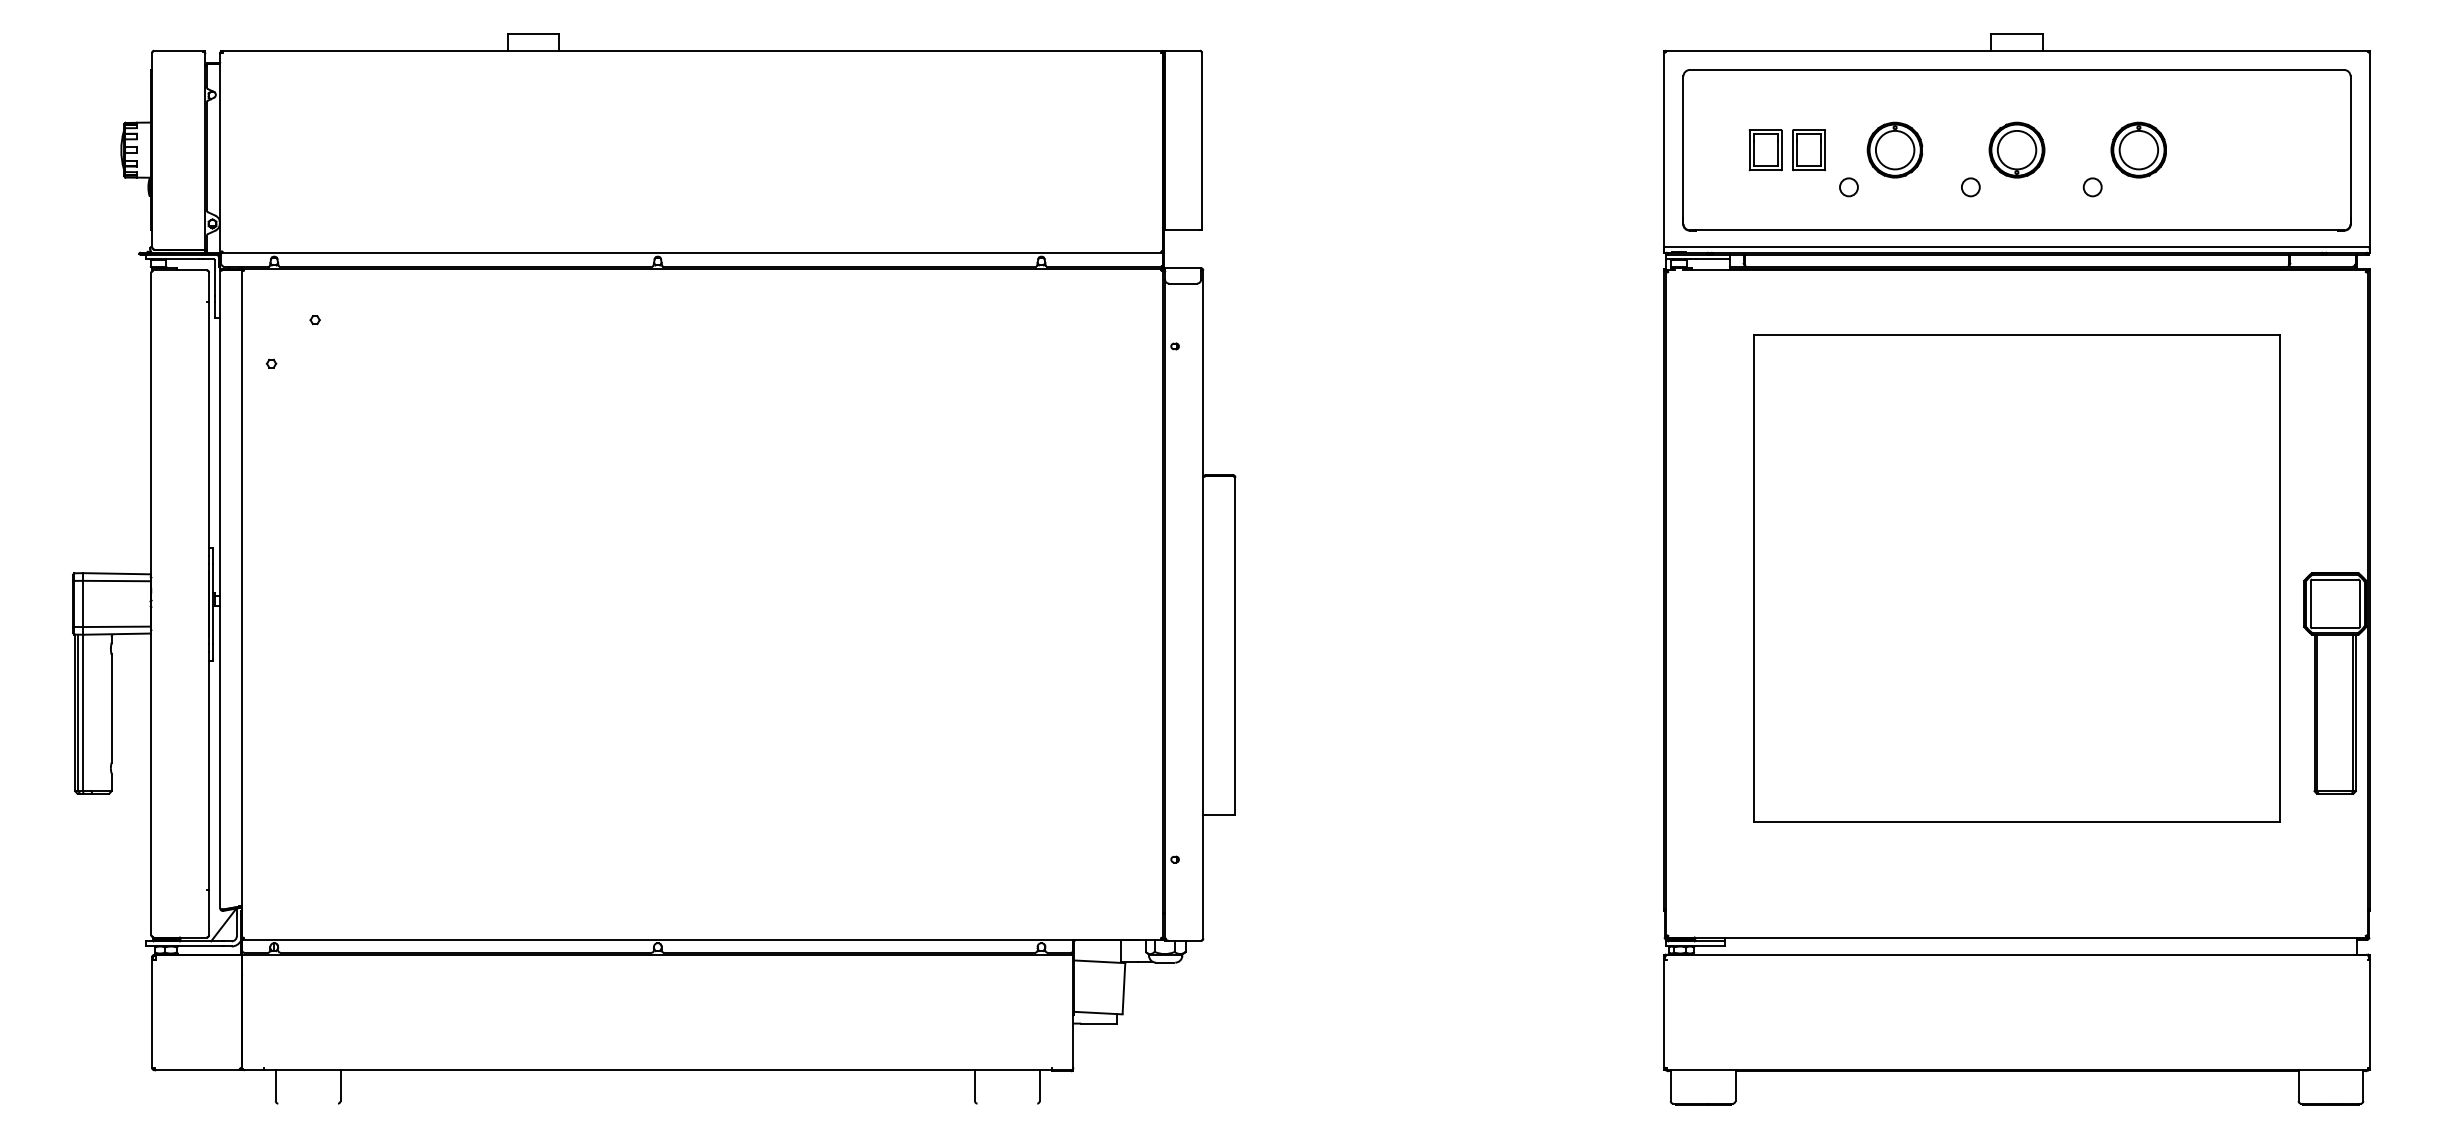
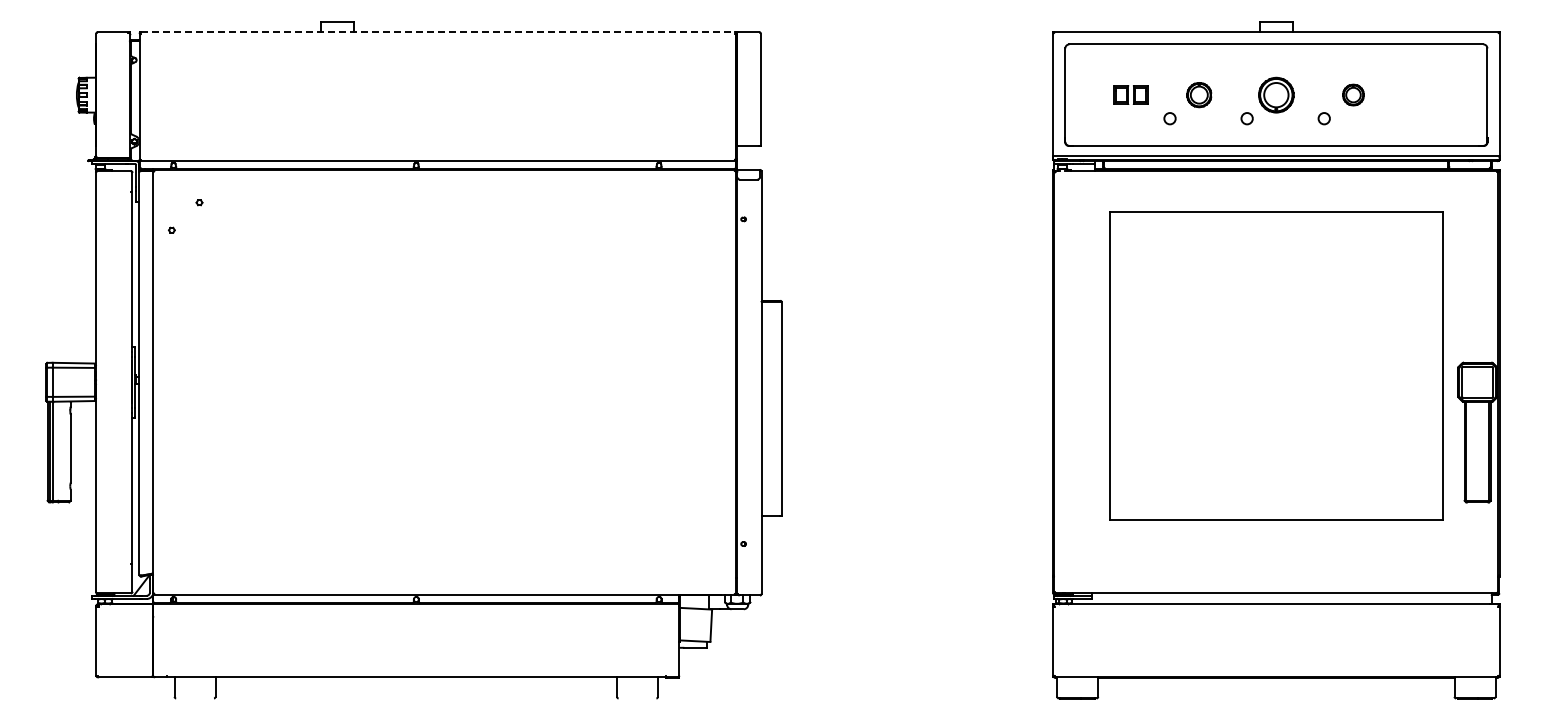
line: (692, 51) -> (438, 32), solid -> dashed
part: (1786, 149) -> (1130, 94), size x0.7
part: (1895, 149) -> (1199, 94), size x0.7
part: (2138, 149) -> (1353, 94), size x0.6

